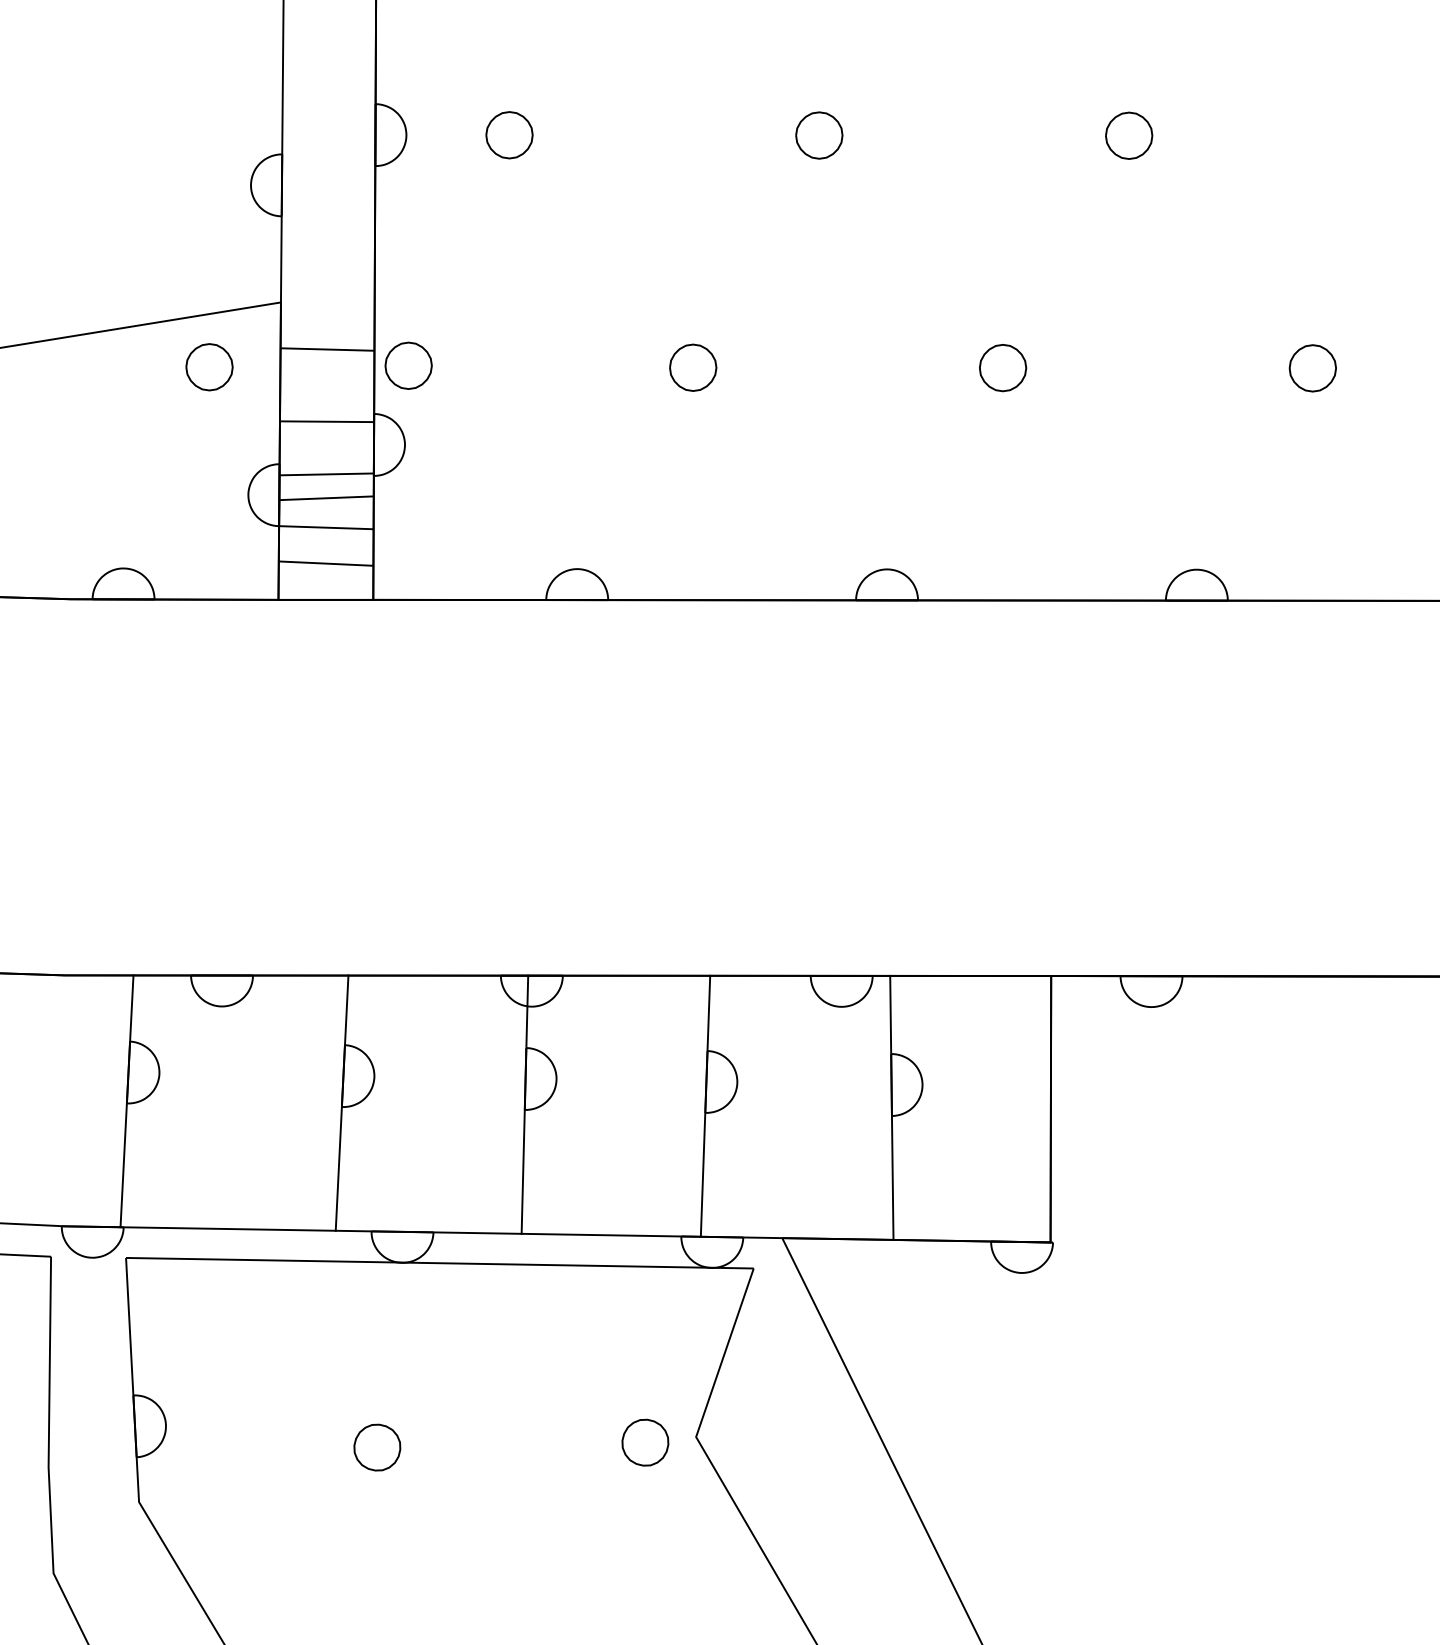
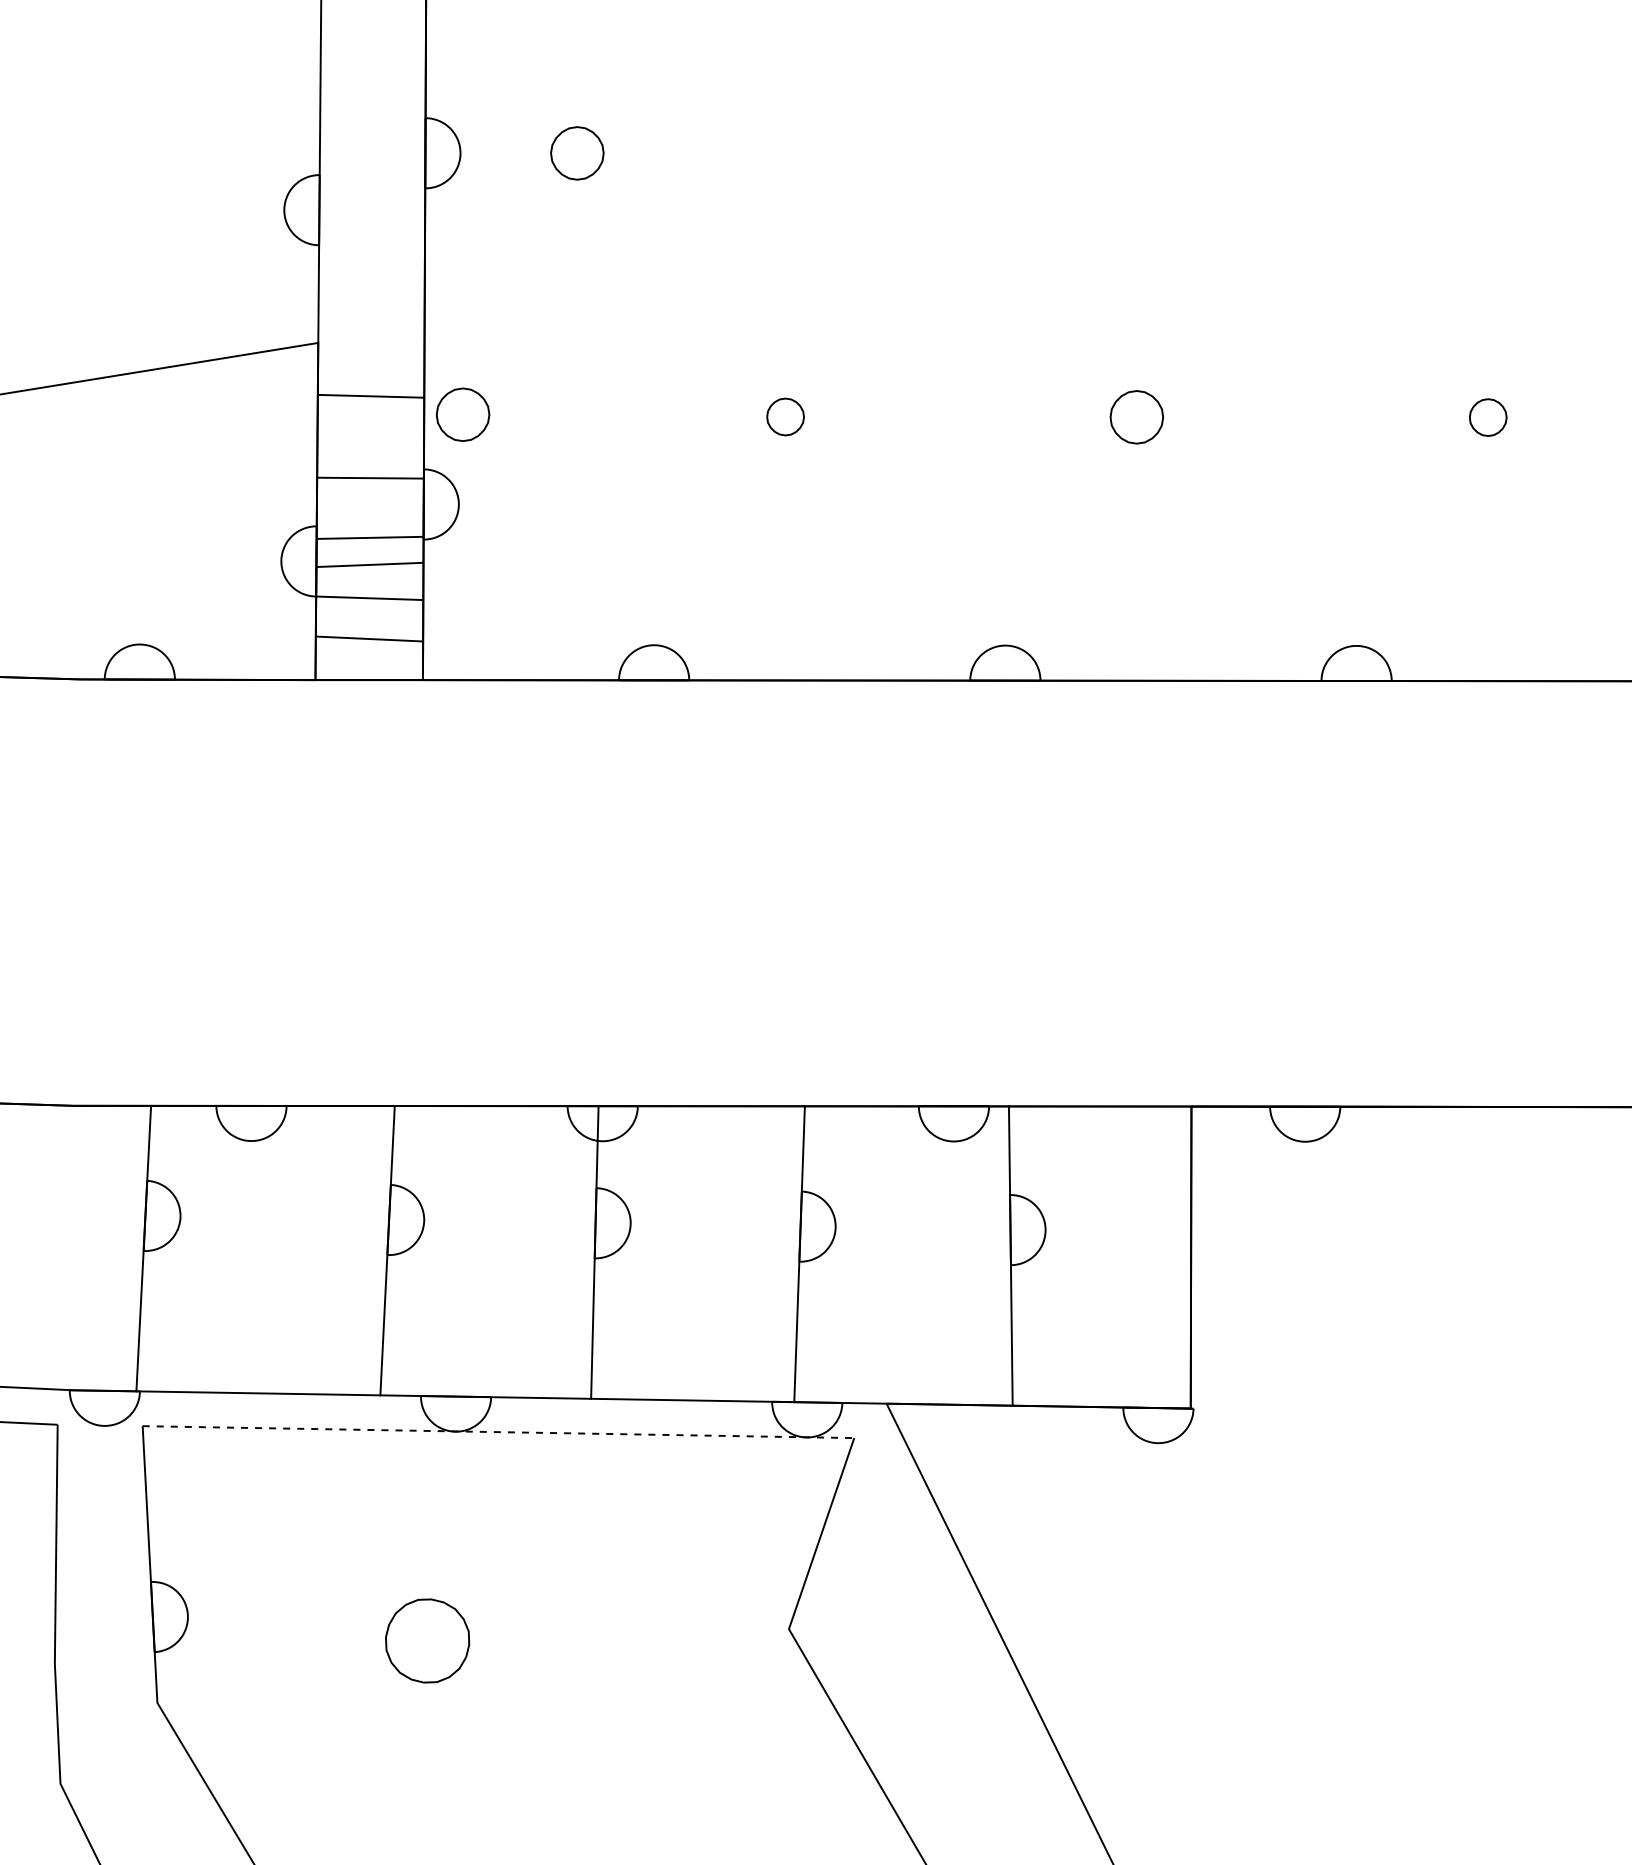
part: (819, 135) -> (928, 153), removed
part: (1128, 135) -> (1279, 153), removed
part: (209, 367) -> (237, 416), removed
part: (693, 367) -> (785, 416), size x0.7
part: (1313, 368) -> (1488, 417), size x0.7
line: (439, 1263) -> (498, 1432), solid -> dashed
part: (645, 1442) -> (731, 1635), removed
part: (377, 1447) -> (427, 1641), size x1.6

